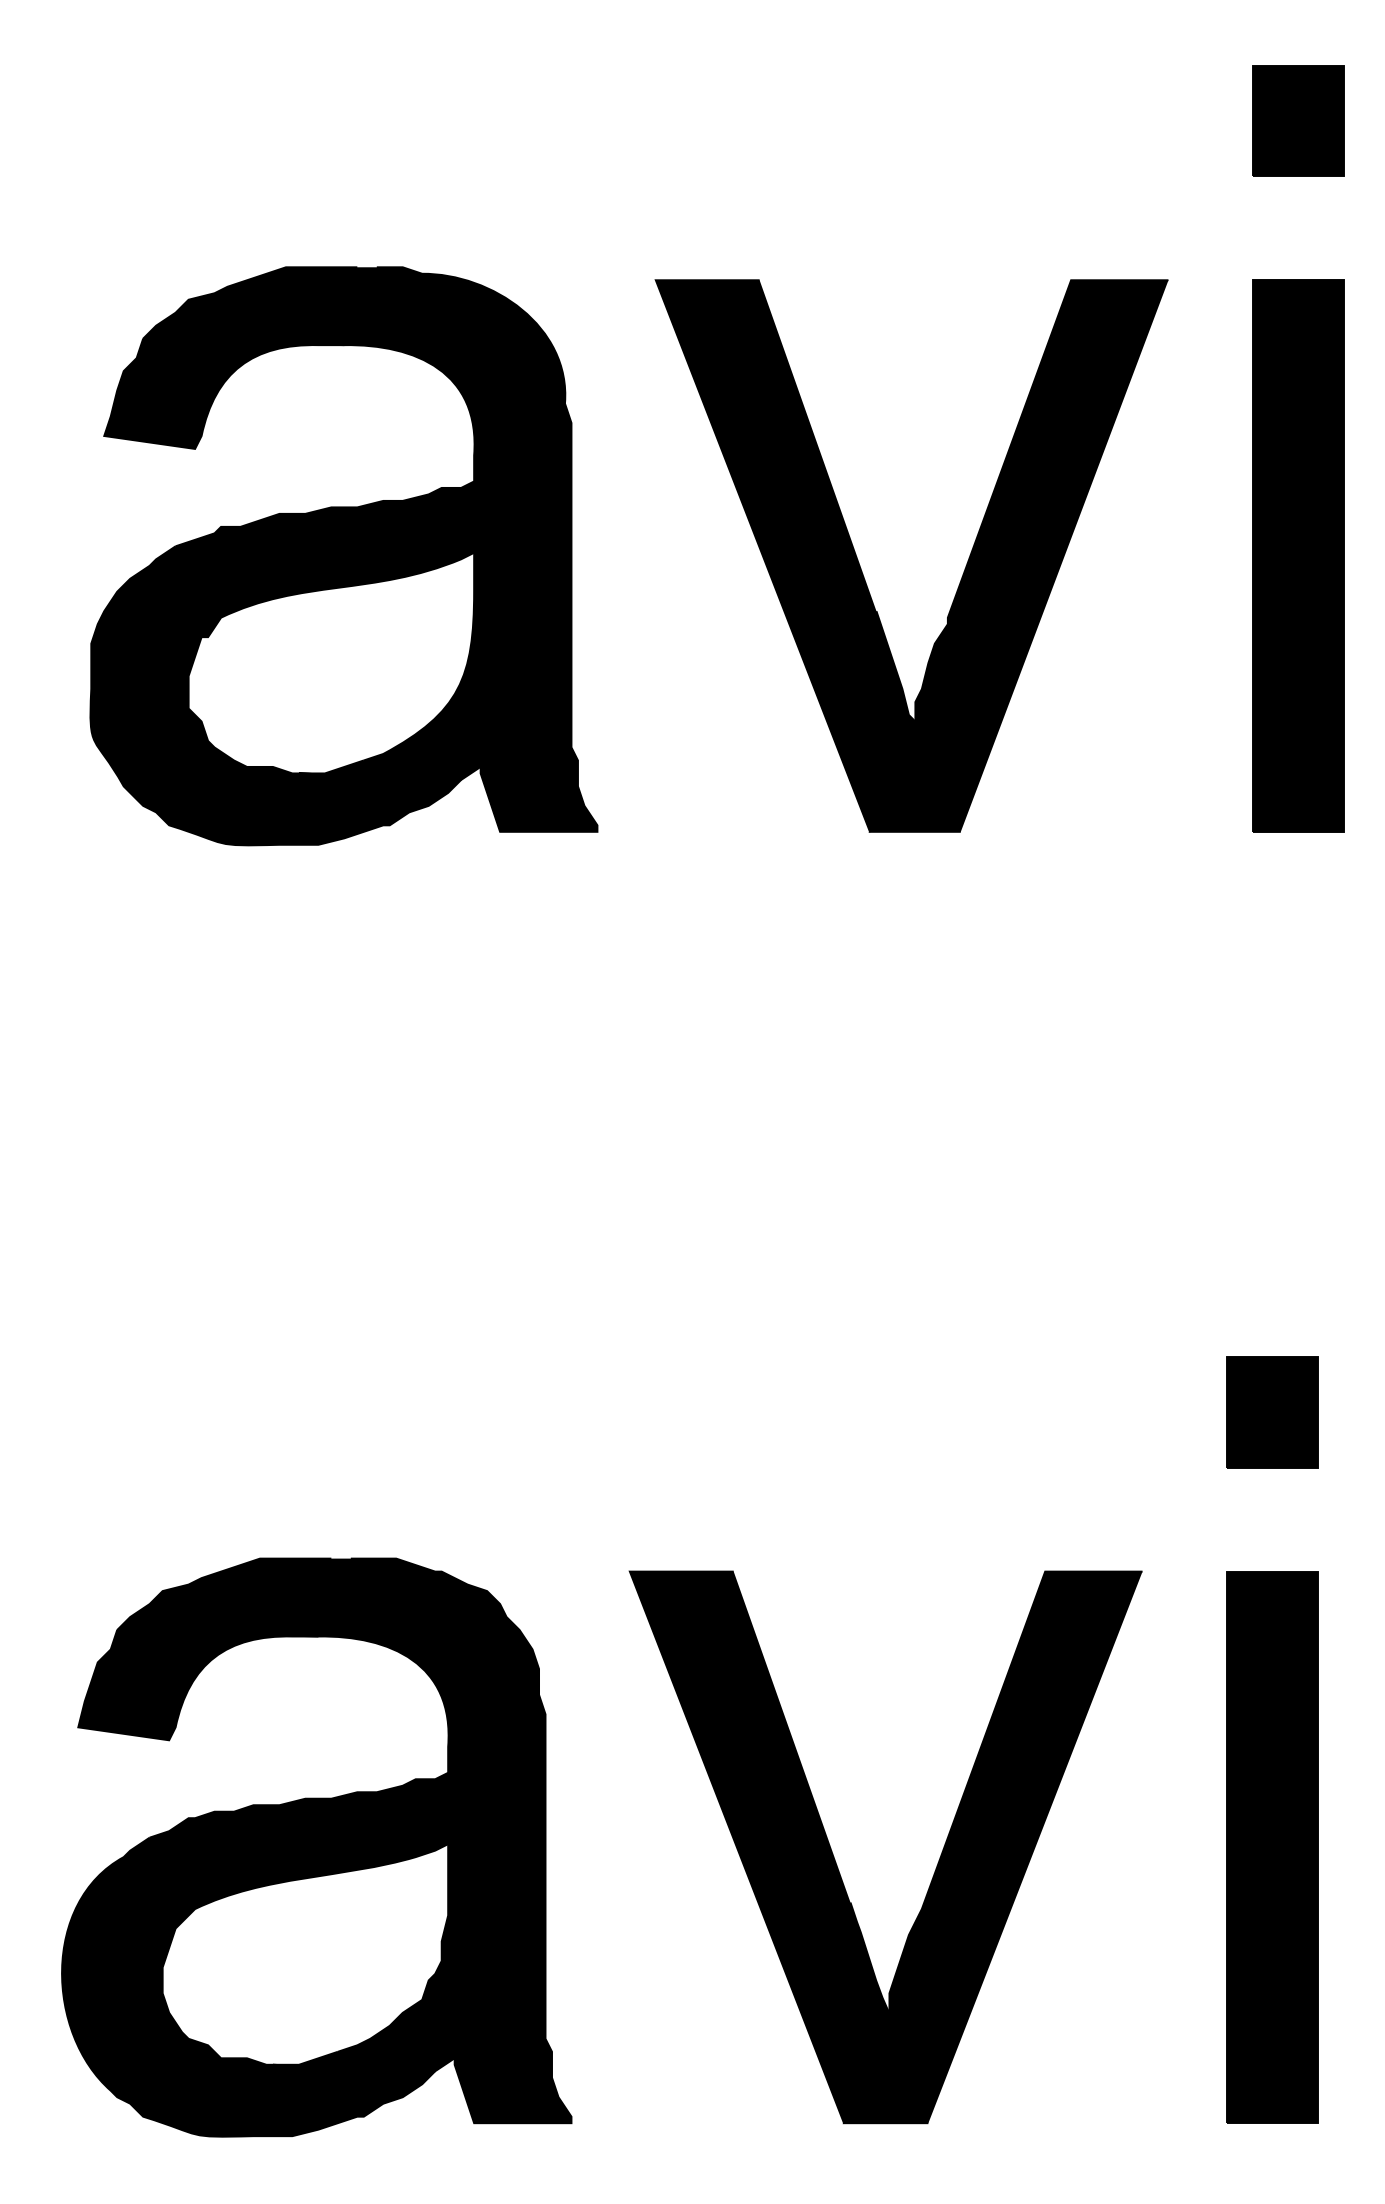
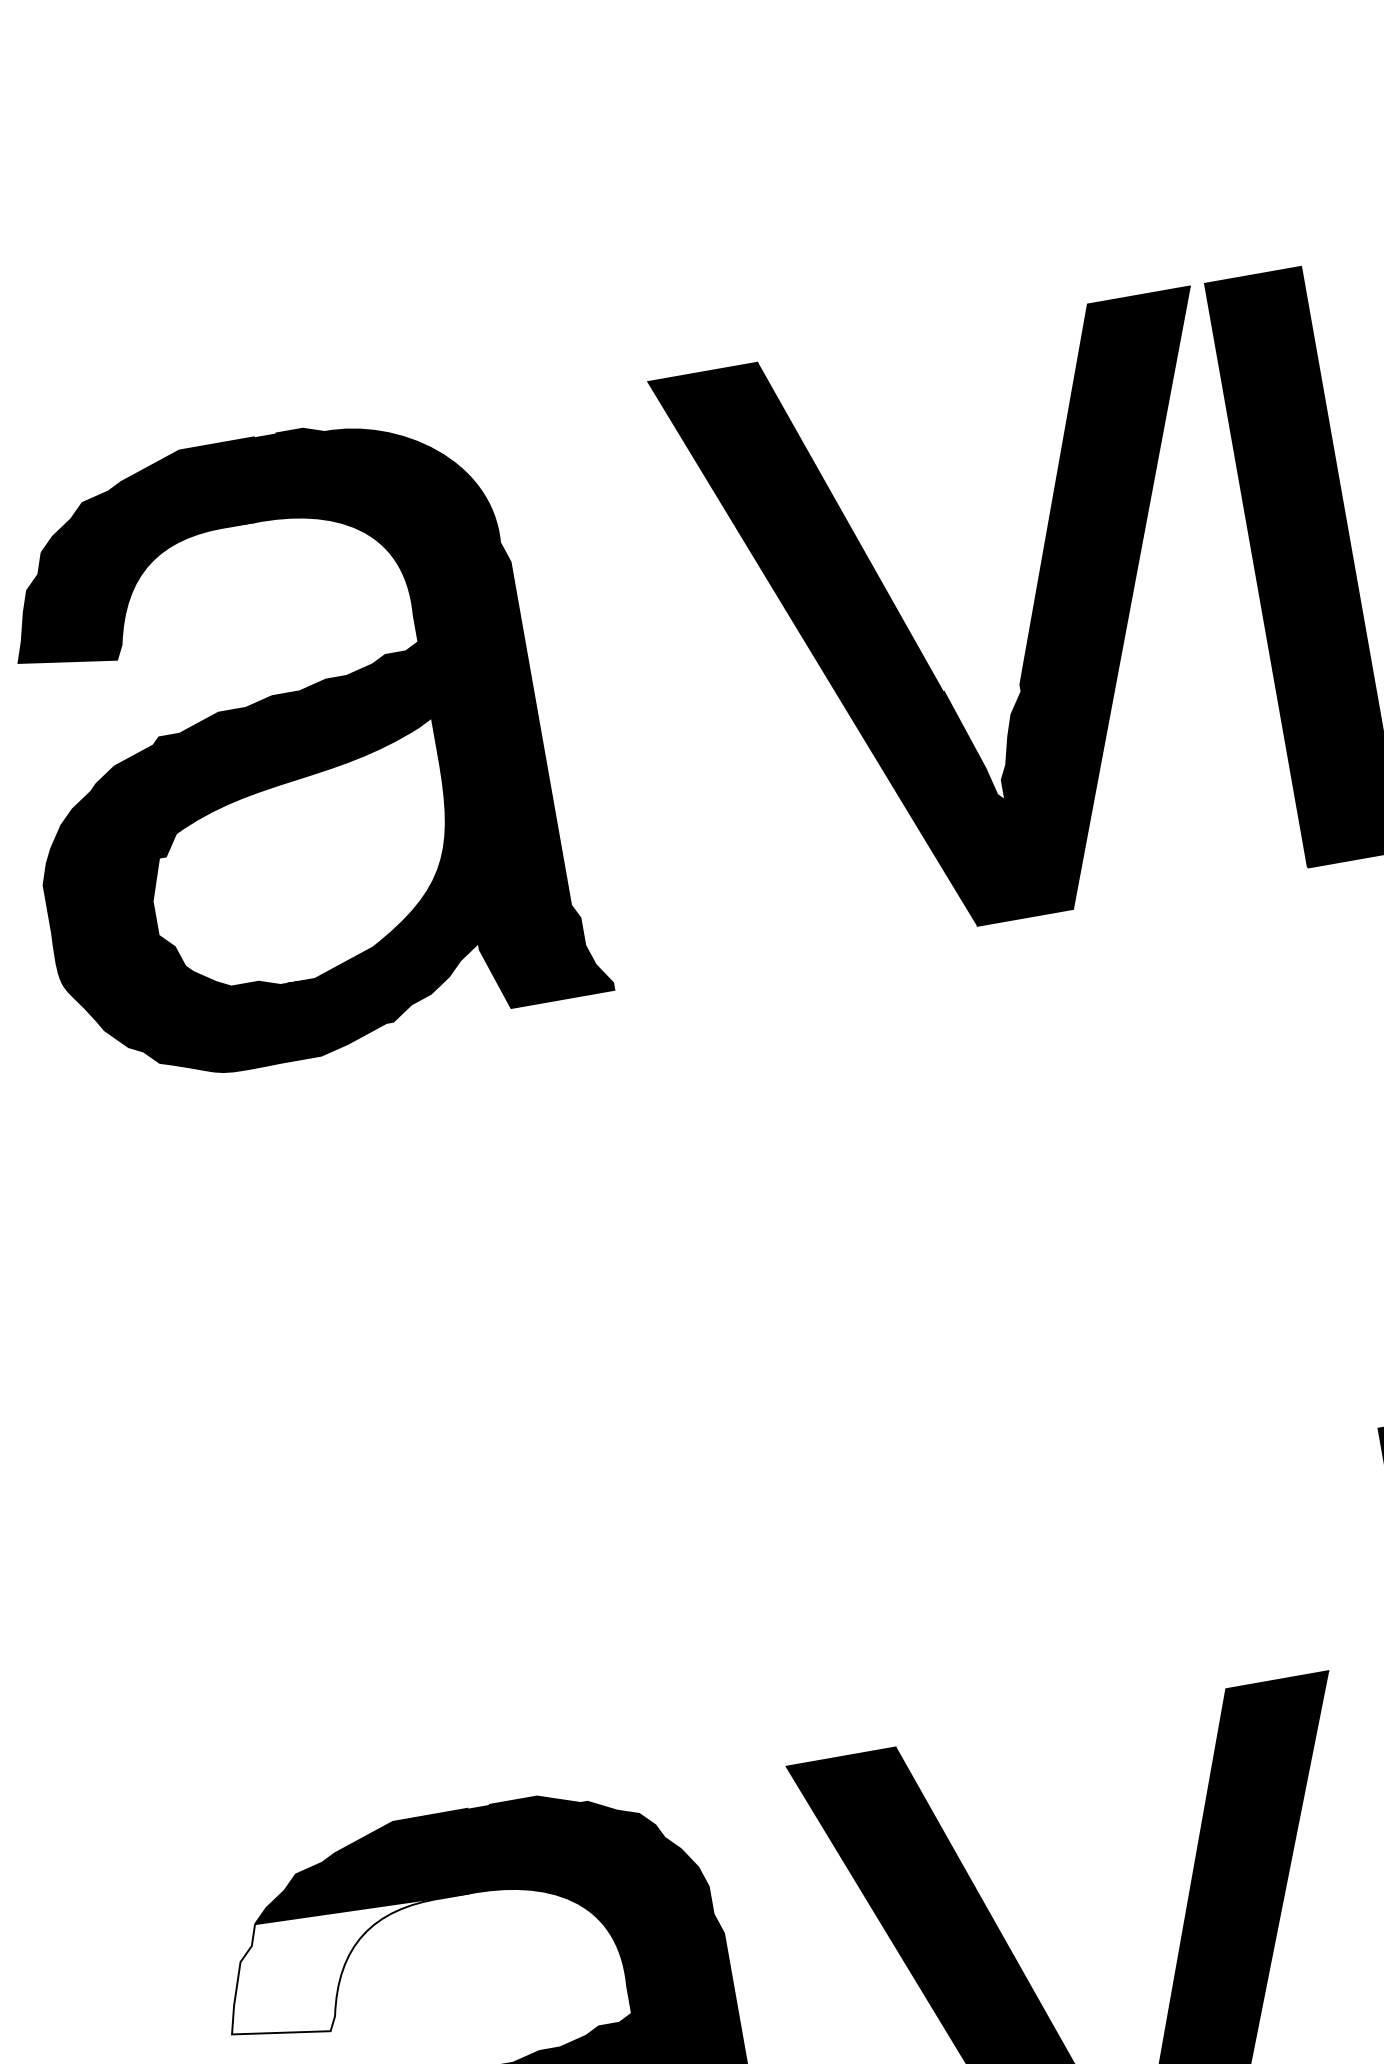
part: (1298, 120) -> (1223, 106), removed
part: (863, 573) -> (922, 653), moved
fill: (198, 1685) -> (351, 1967), removed

